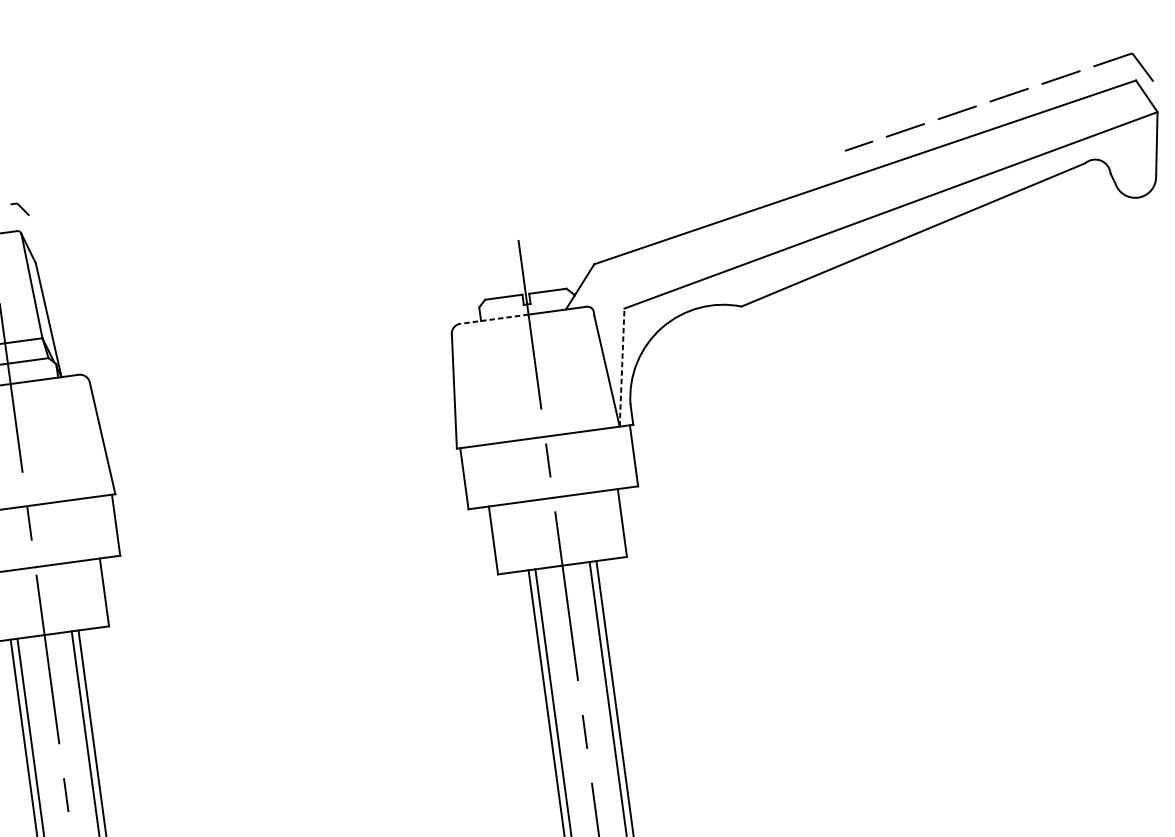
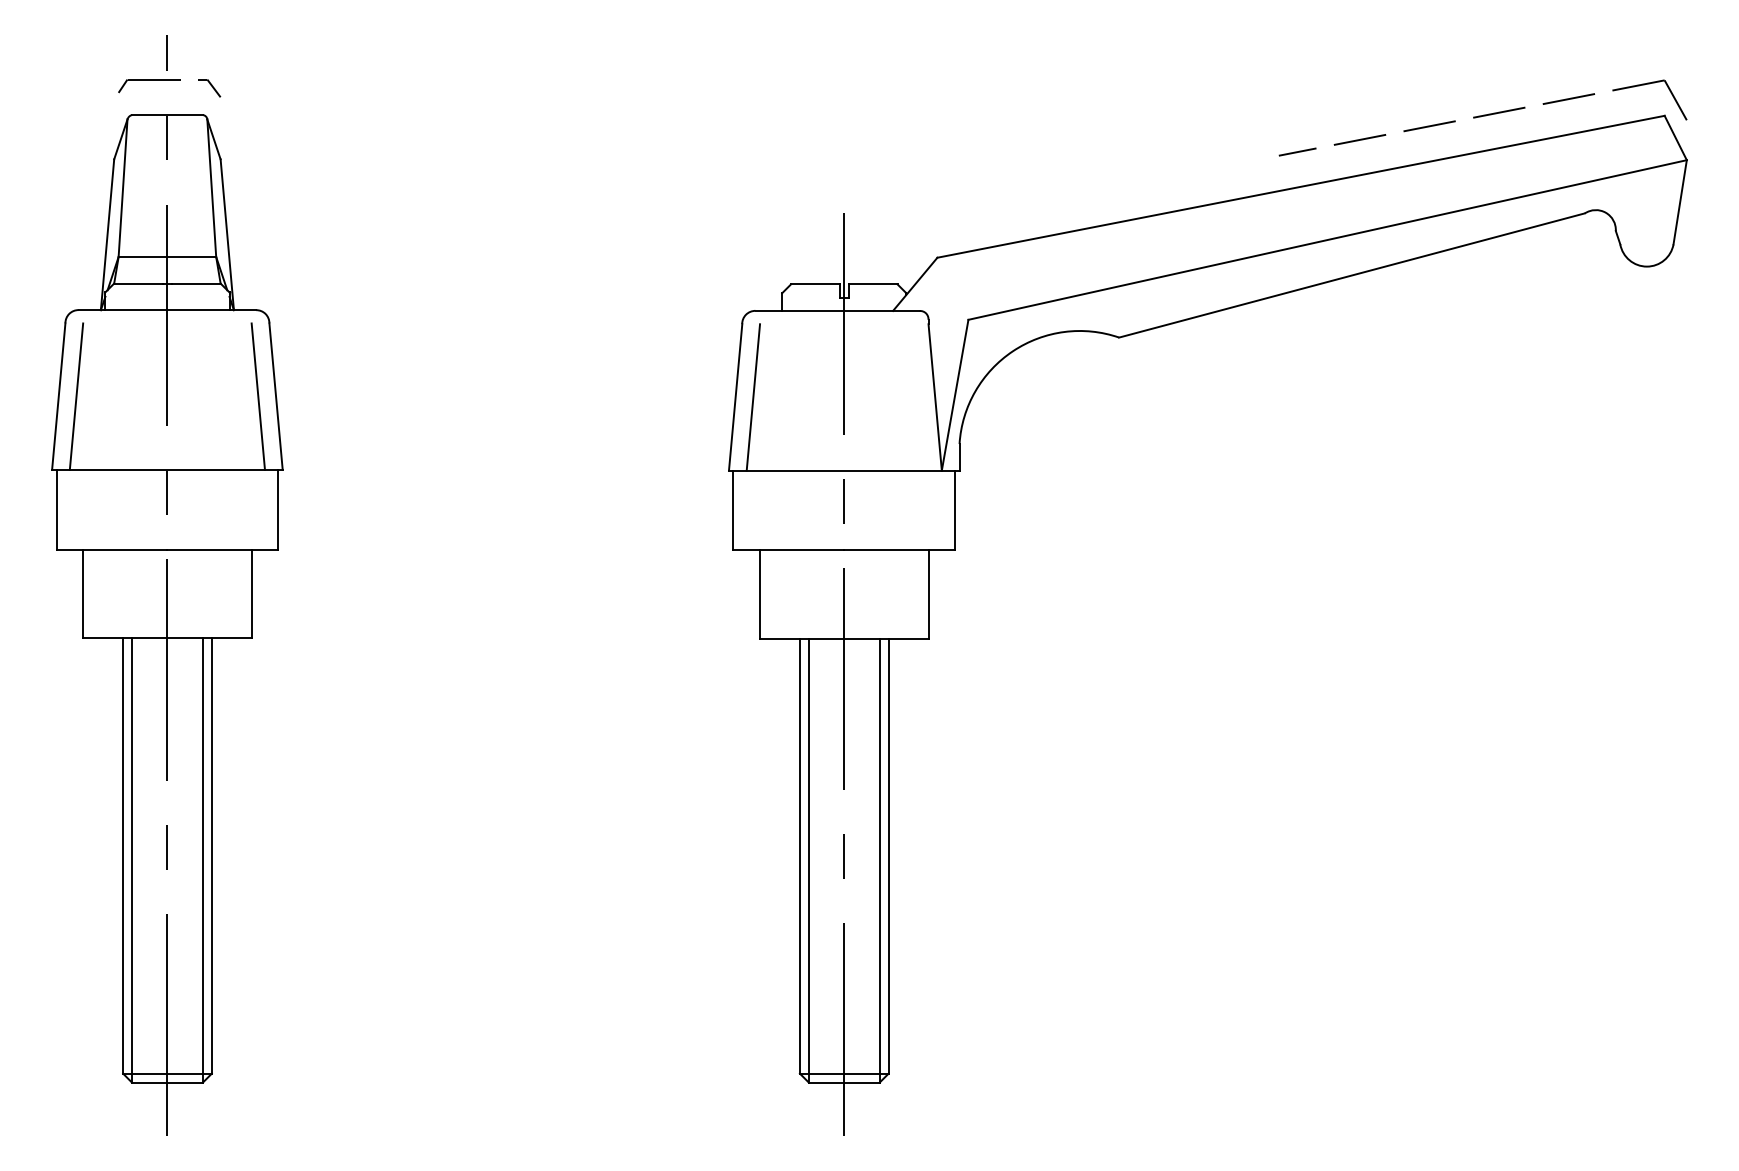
line: (494, 318) -> (799, 310), dashed -> solid
line: (622, 367) -> (955, 395), dashed -> solid
line: (468, 390) -> (753, 397), added
line: (88, 440) -> (257, 396), added

